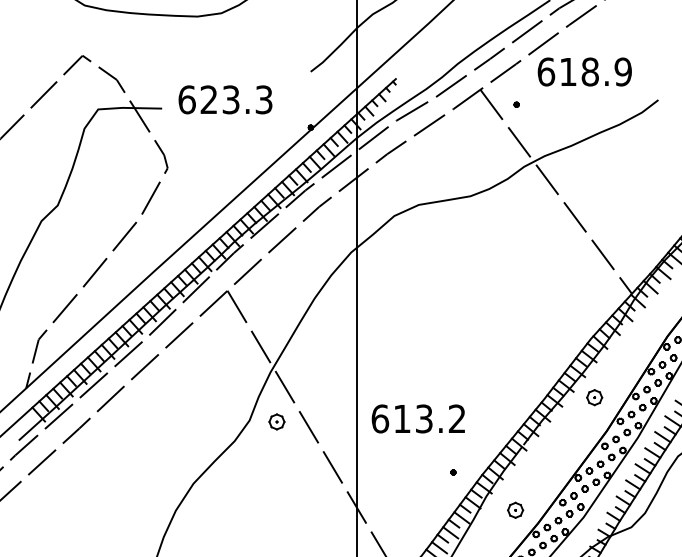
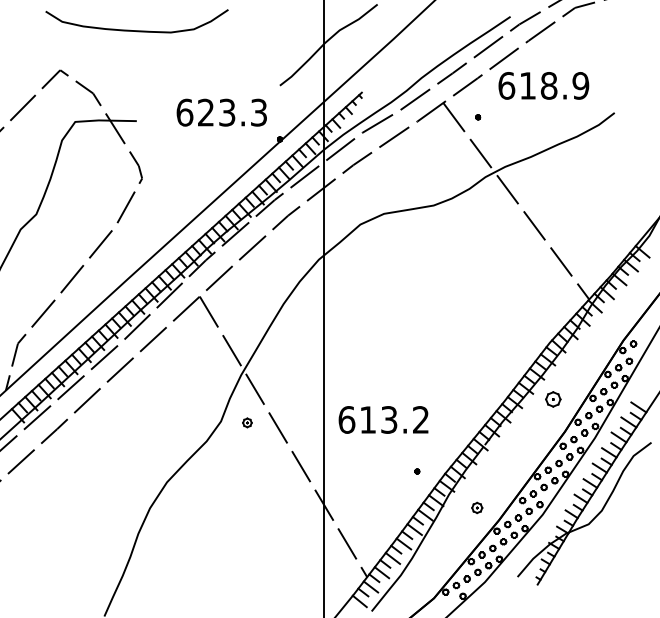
text: (225, 99) -> (221, 112), moved
part: (277, 421) -> (247, 422), size x0.6
part: (515, 509) -> (477, 507), size x0.7

